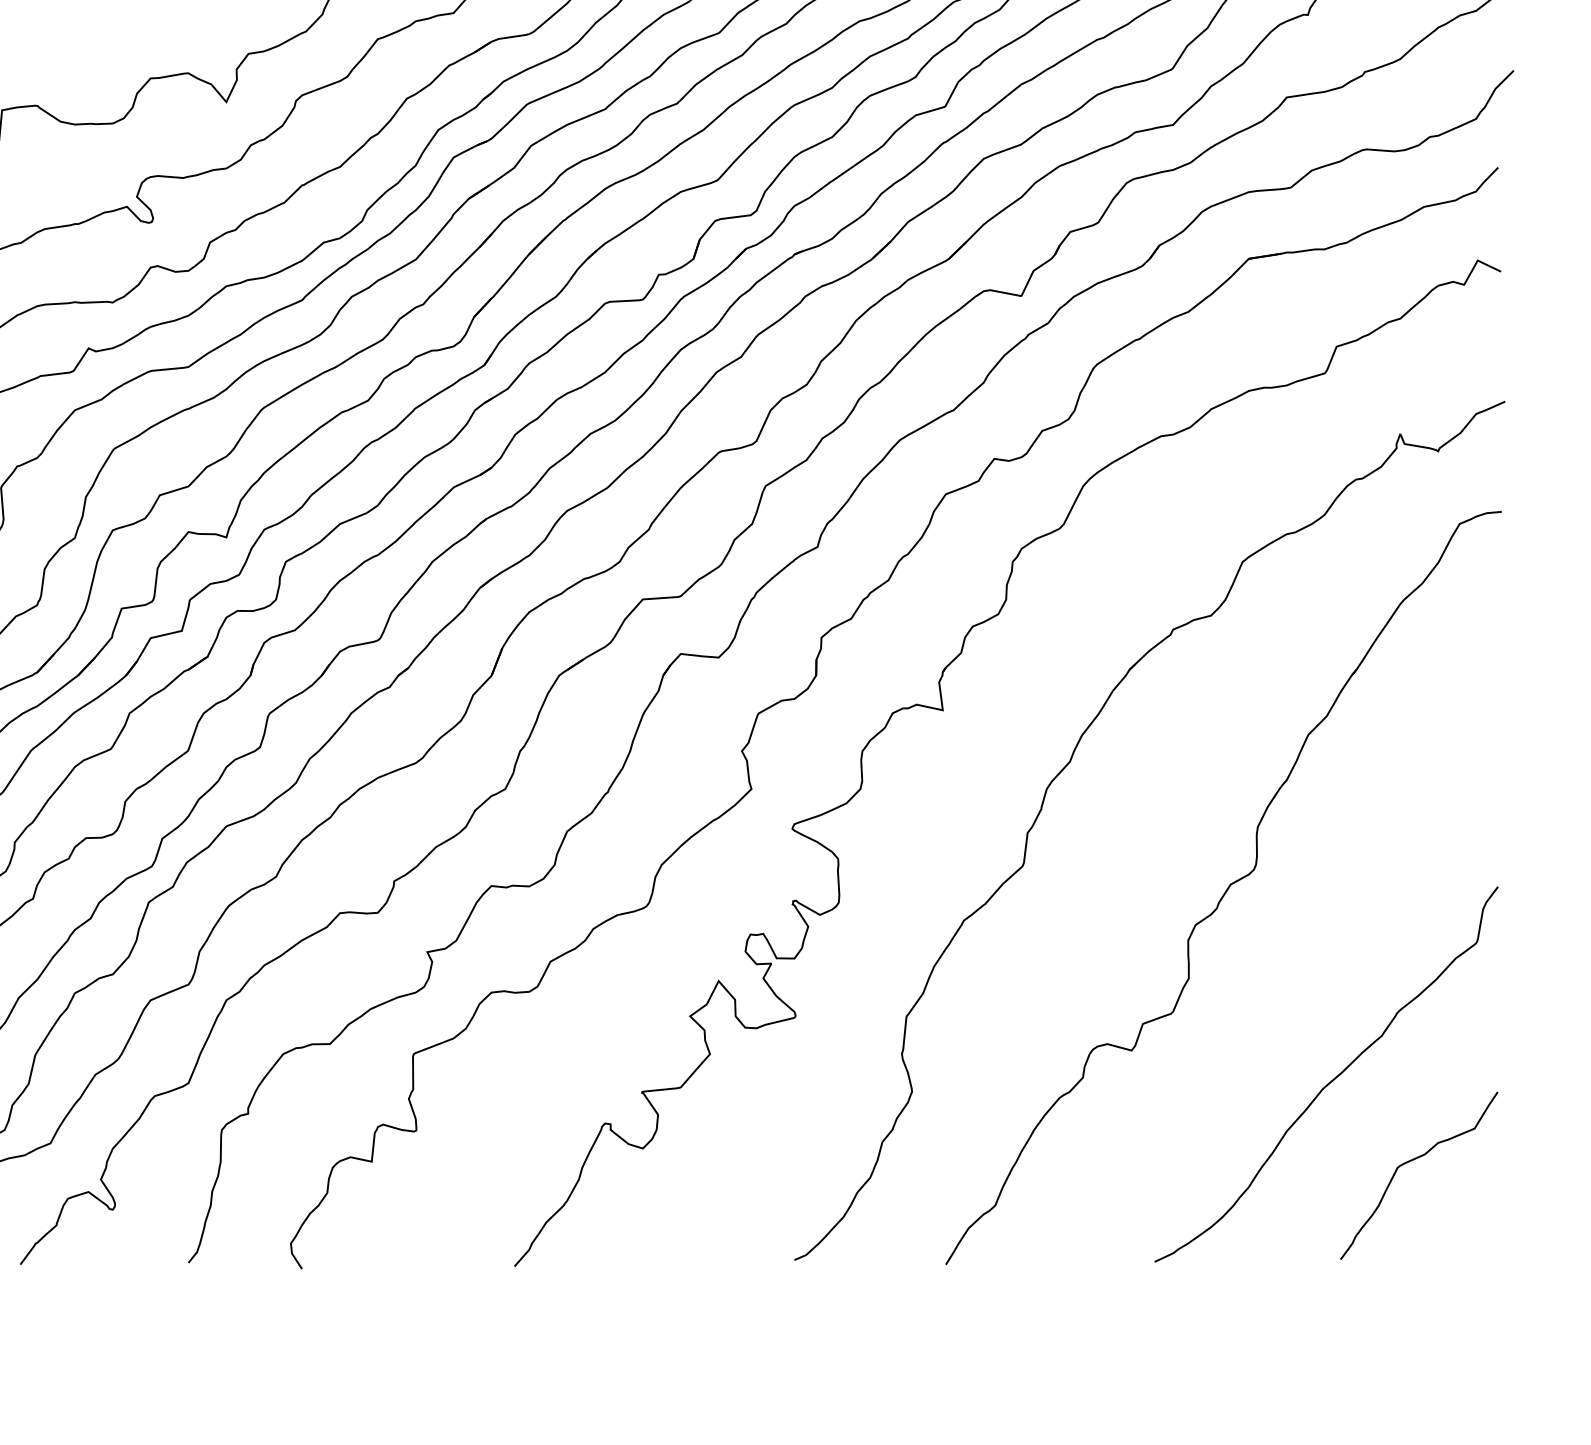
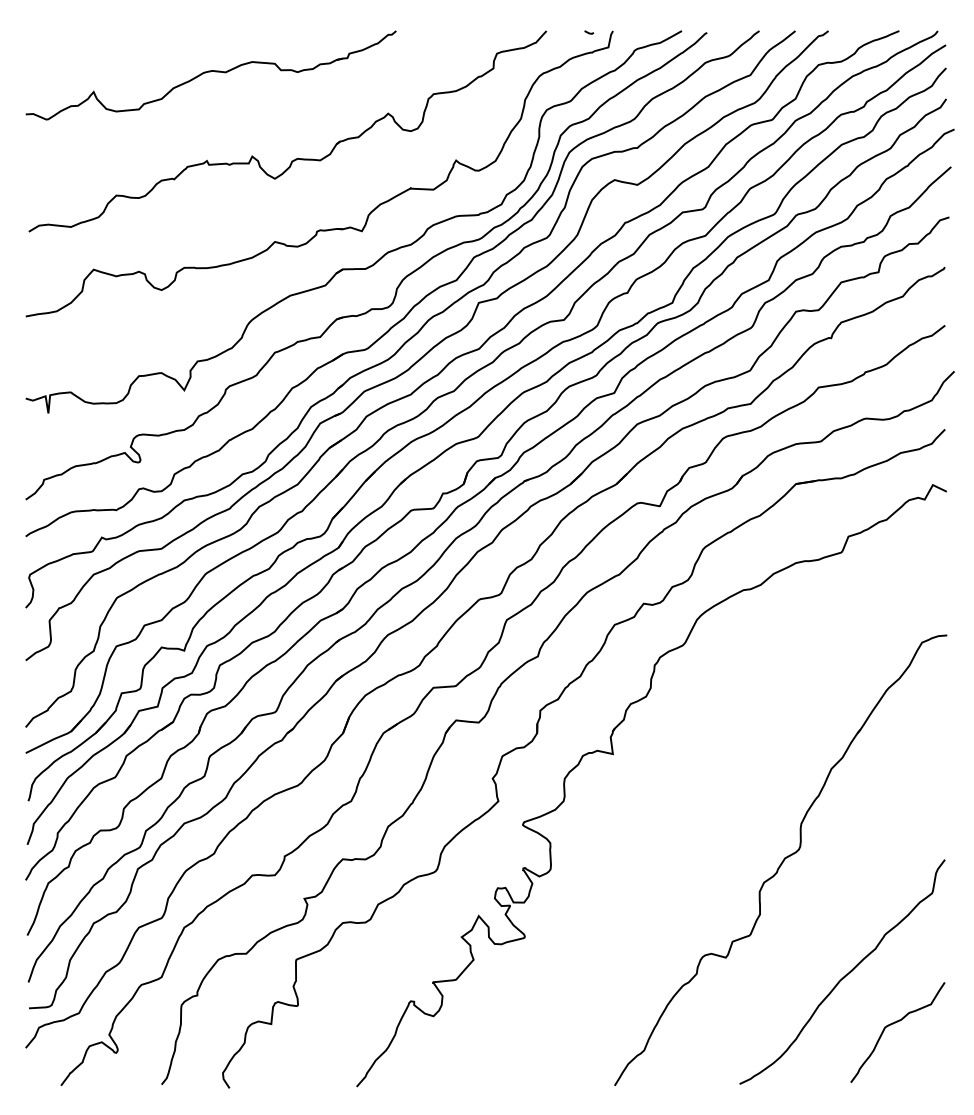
part: (1065, 769) -> (686, 789), removed

